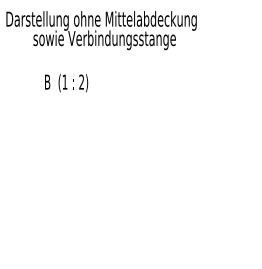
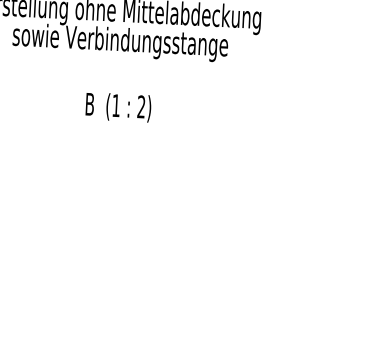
text: (66, 83) -> (118, 107), moved

